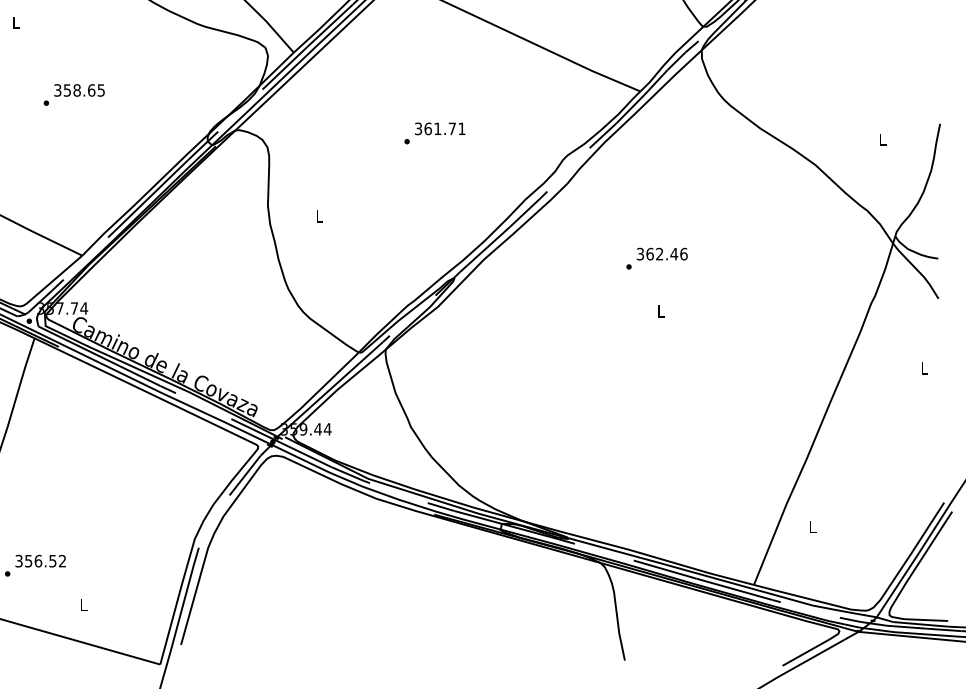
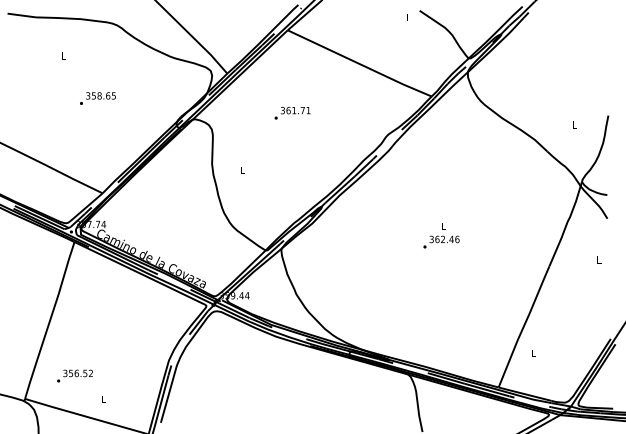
text: (434, 132) -> (292, 112), moved
text: (657, 257) -> (441, 241), moved

